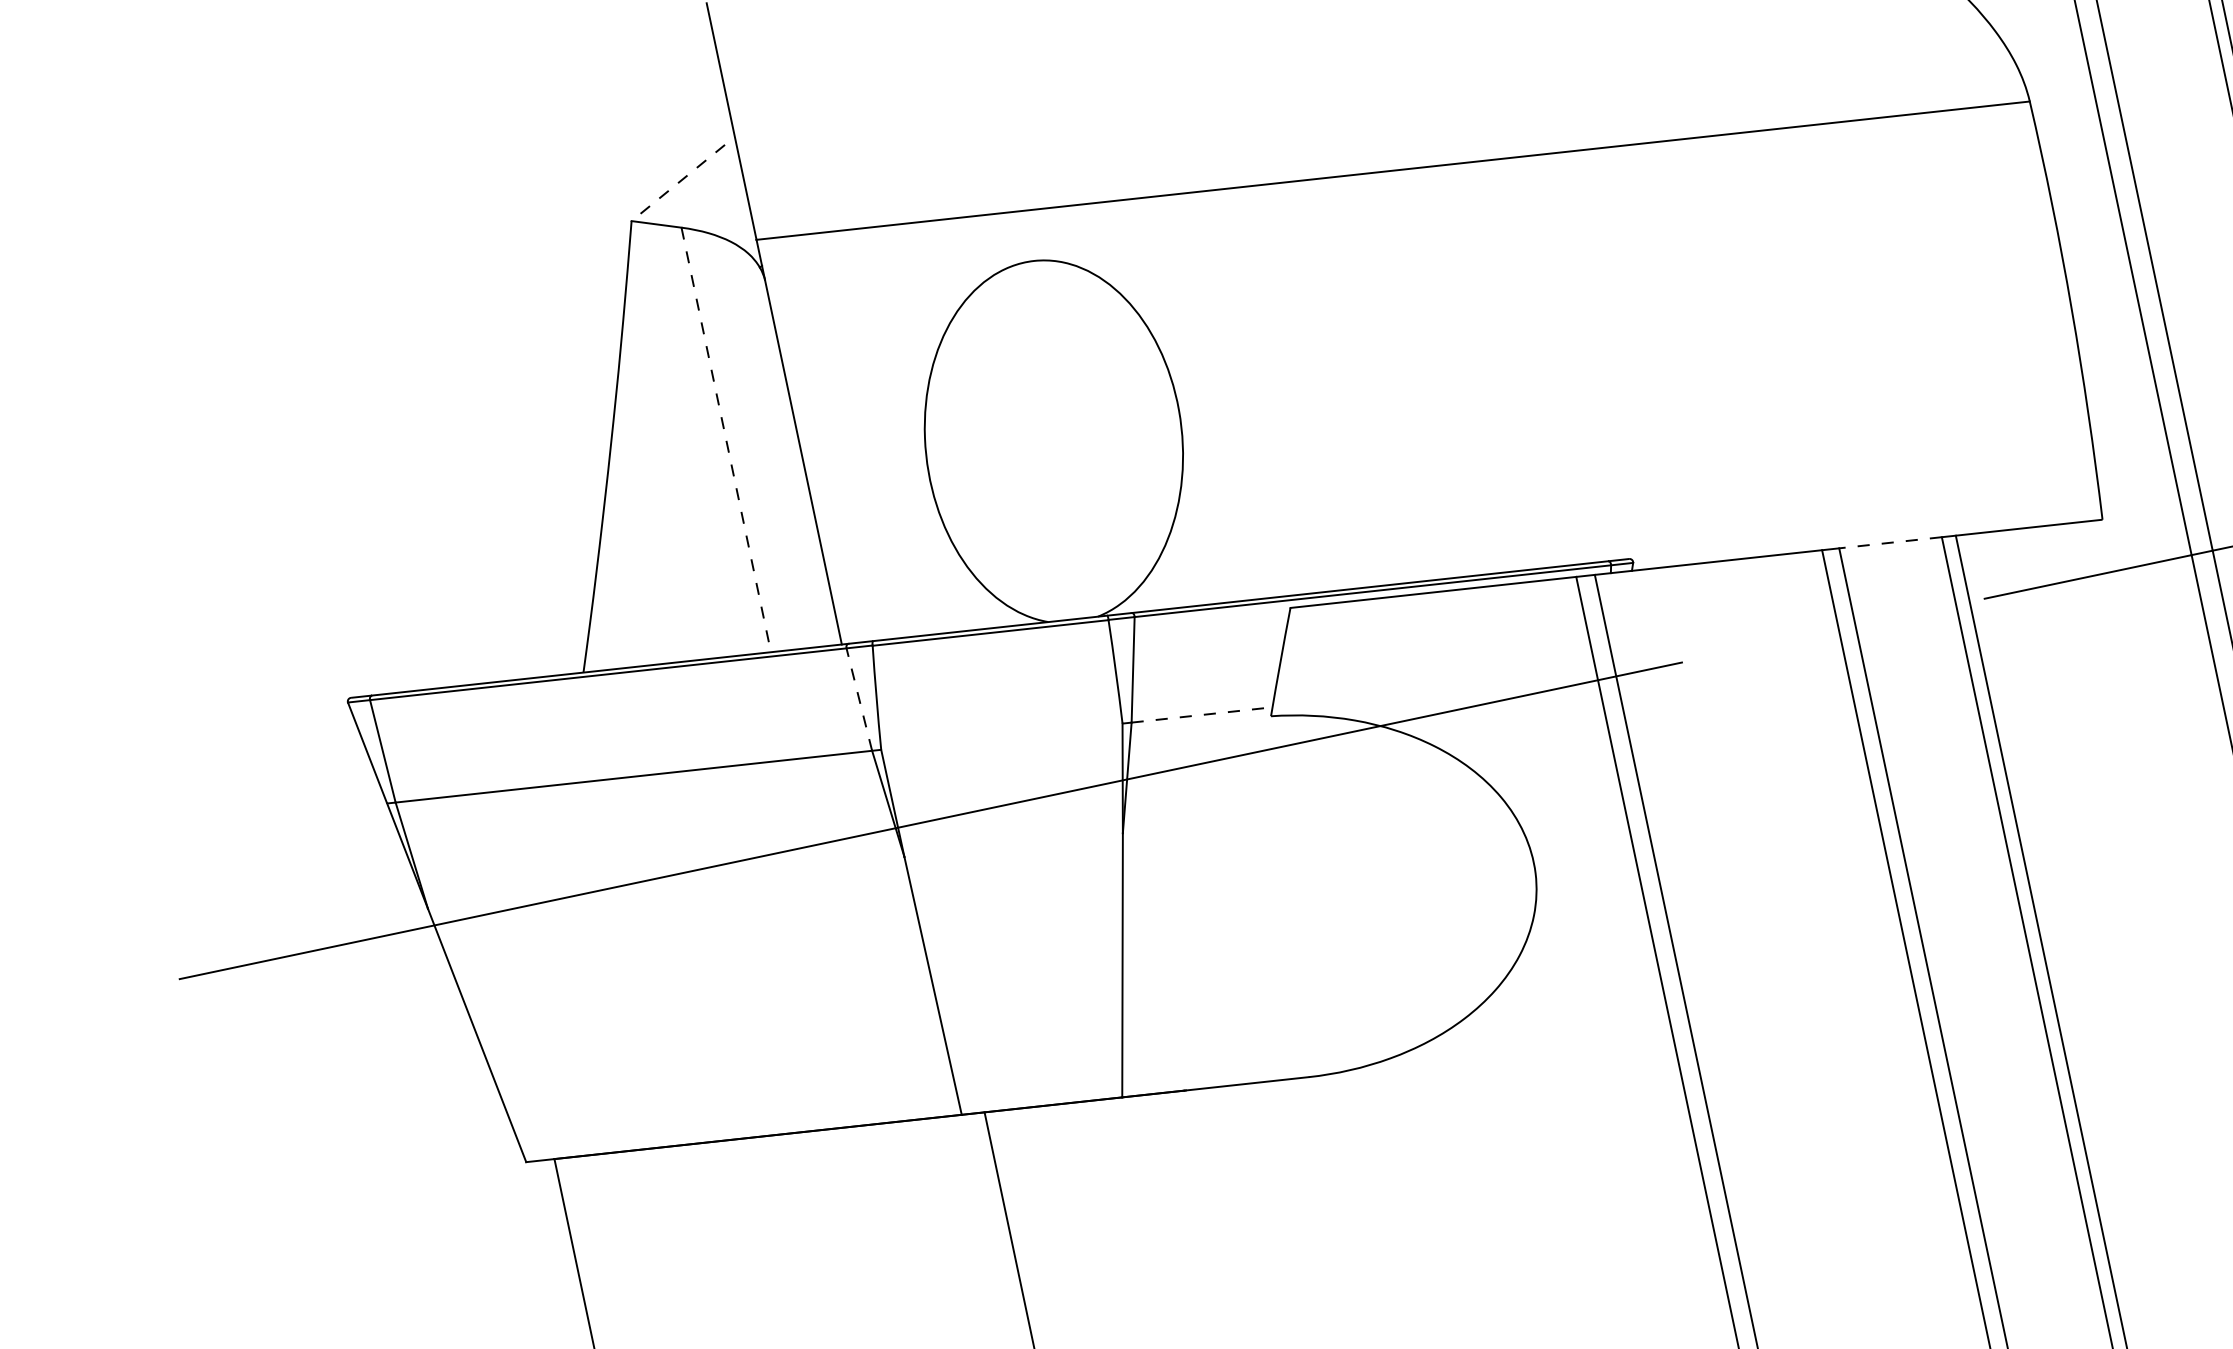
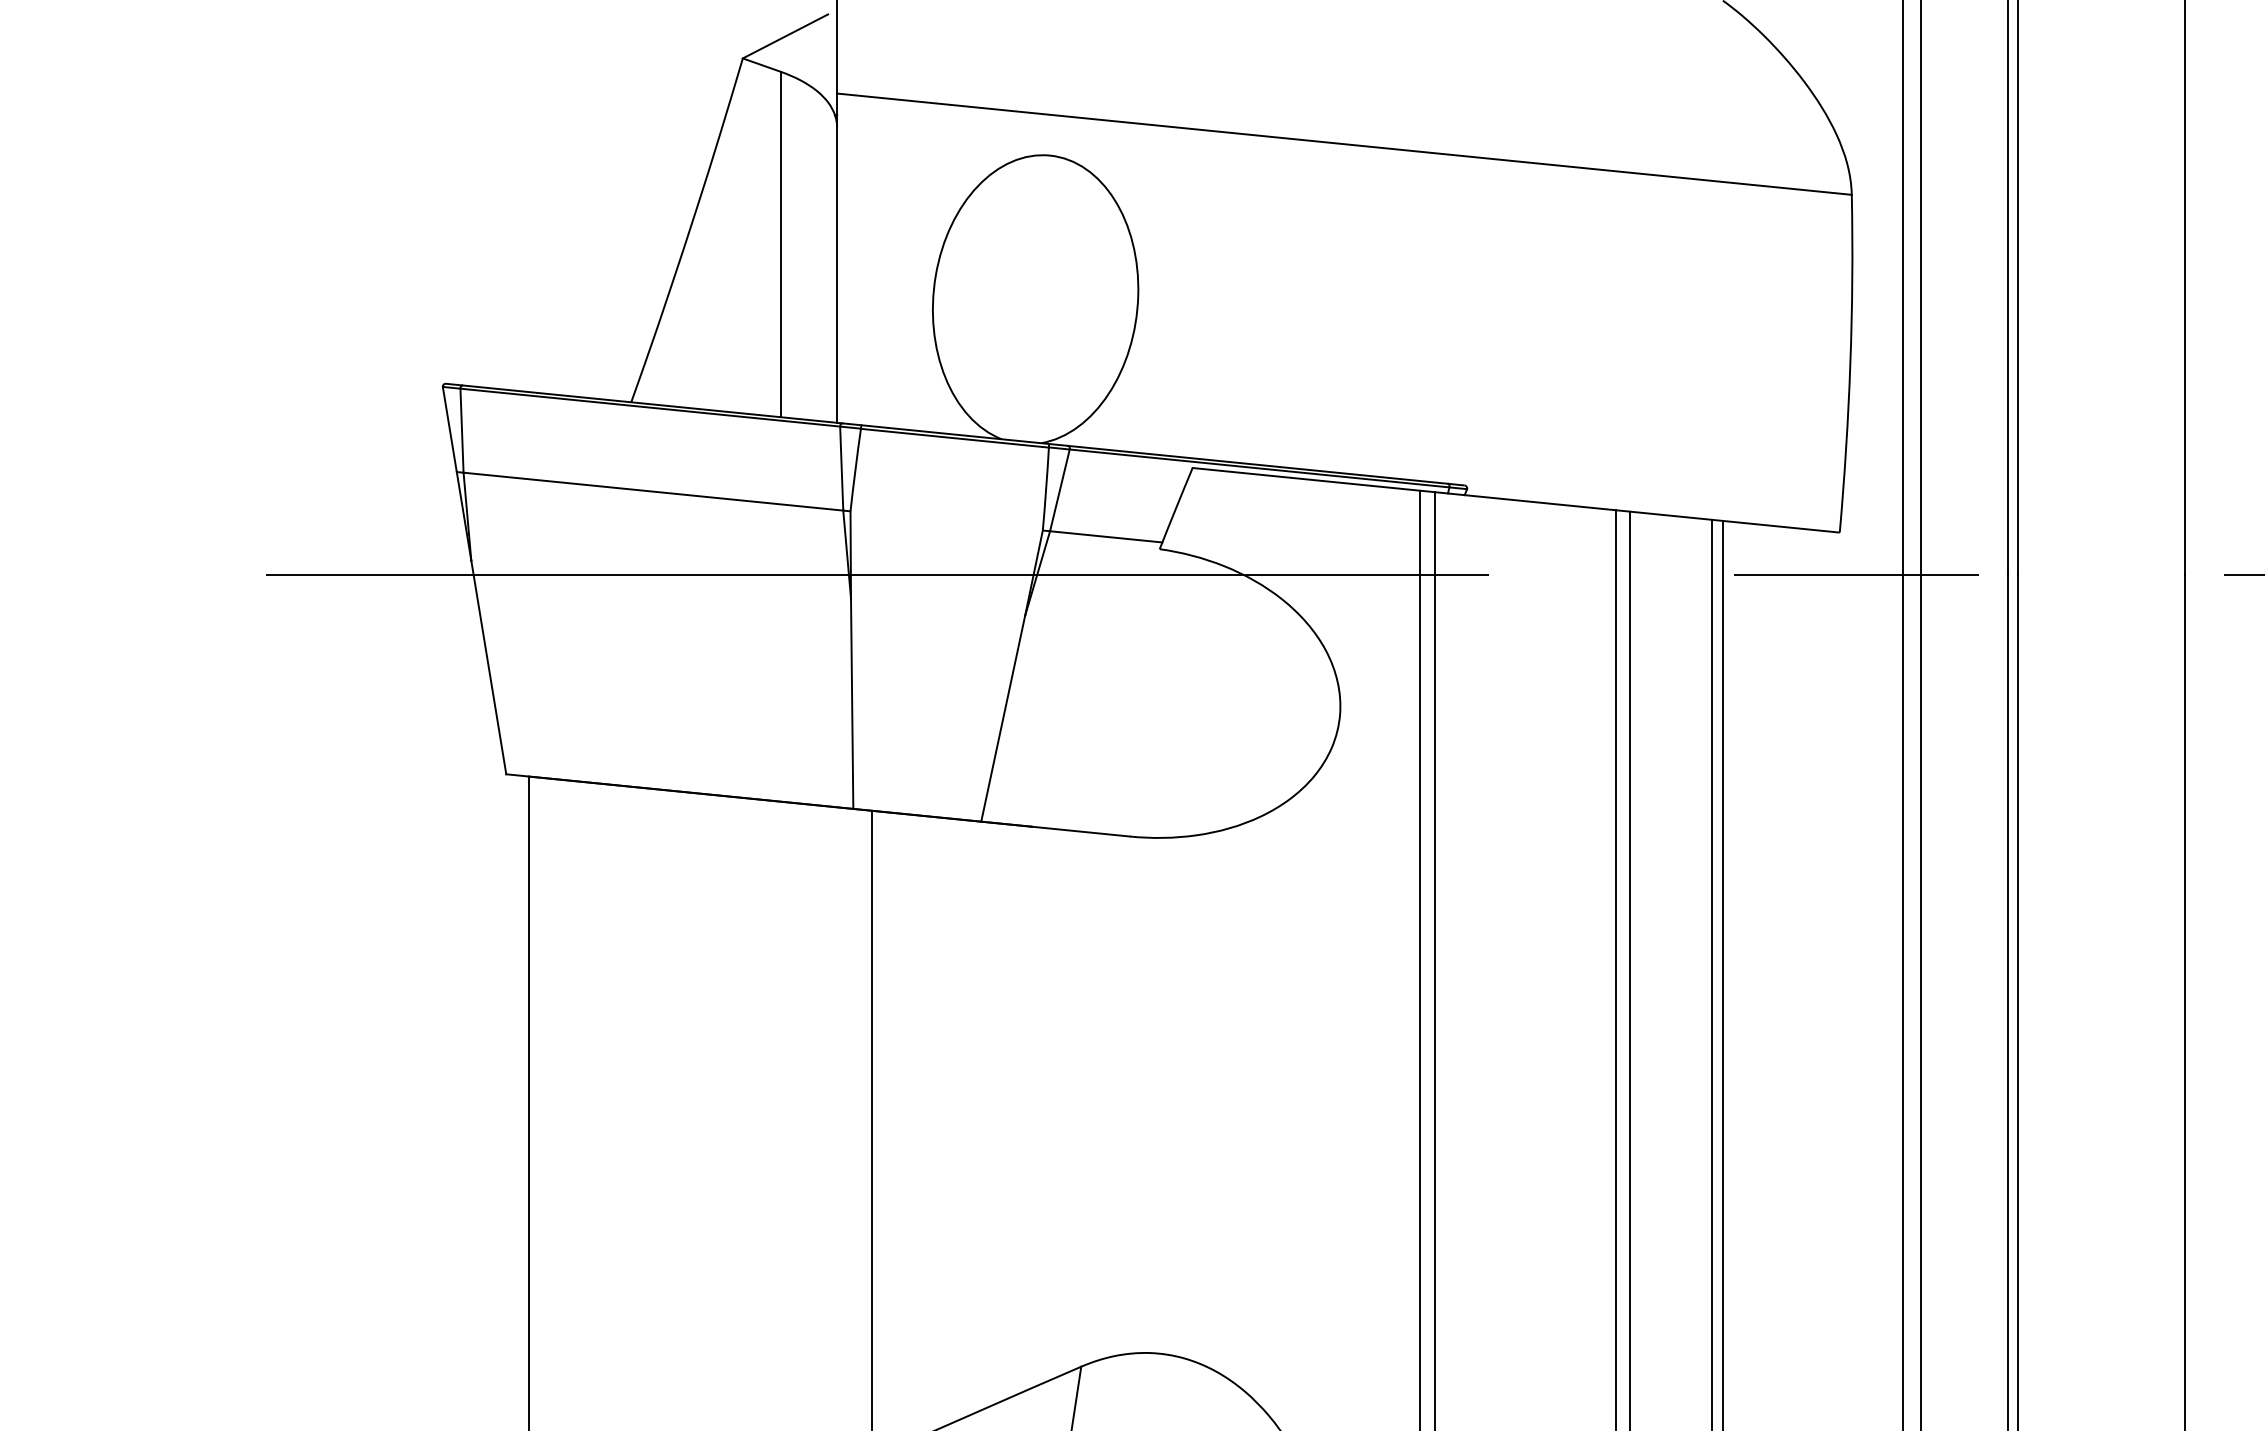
line: (678, 183) -> (785, 36), dashed -> solid
line: (726, 440) -> (780, 244), dashed -> solid
line: (1890, 542) -> (1670, 515), dashed -> solid
line: (859, 699) -> (841, 468), dashed -> solid
line: (1202, 714) -> (1106, 536), dashed -> solid

